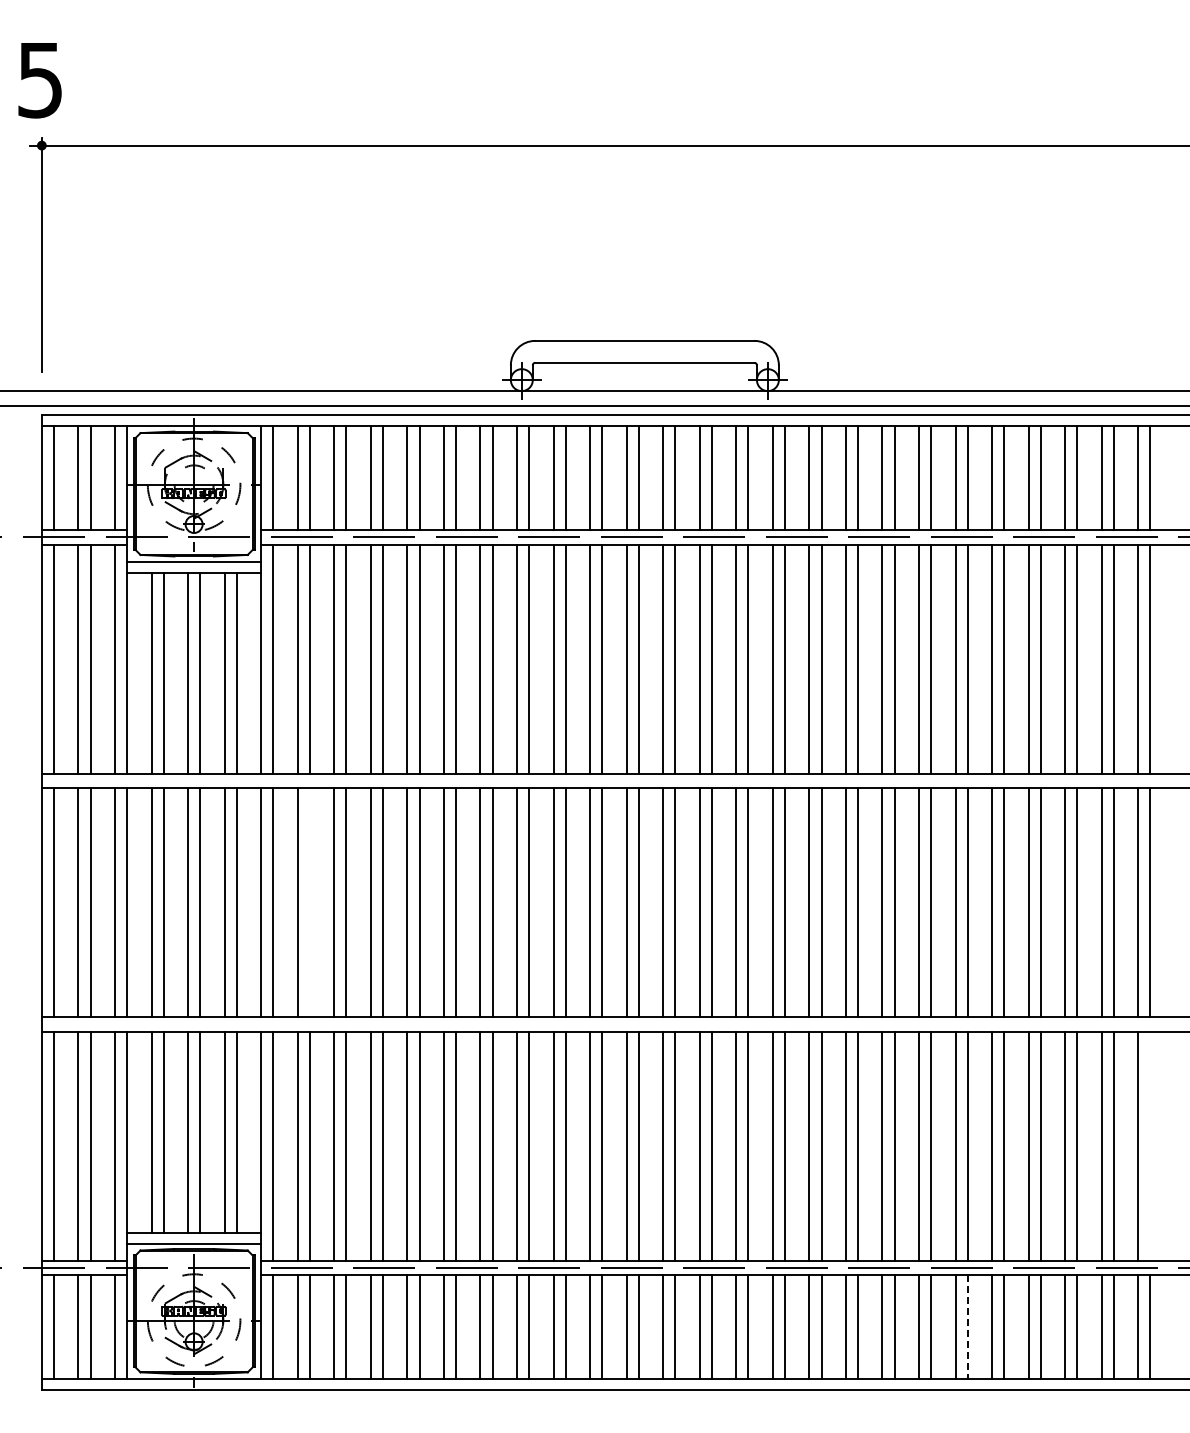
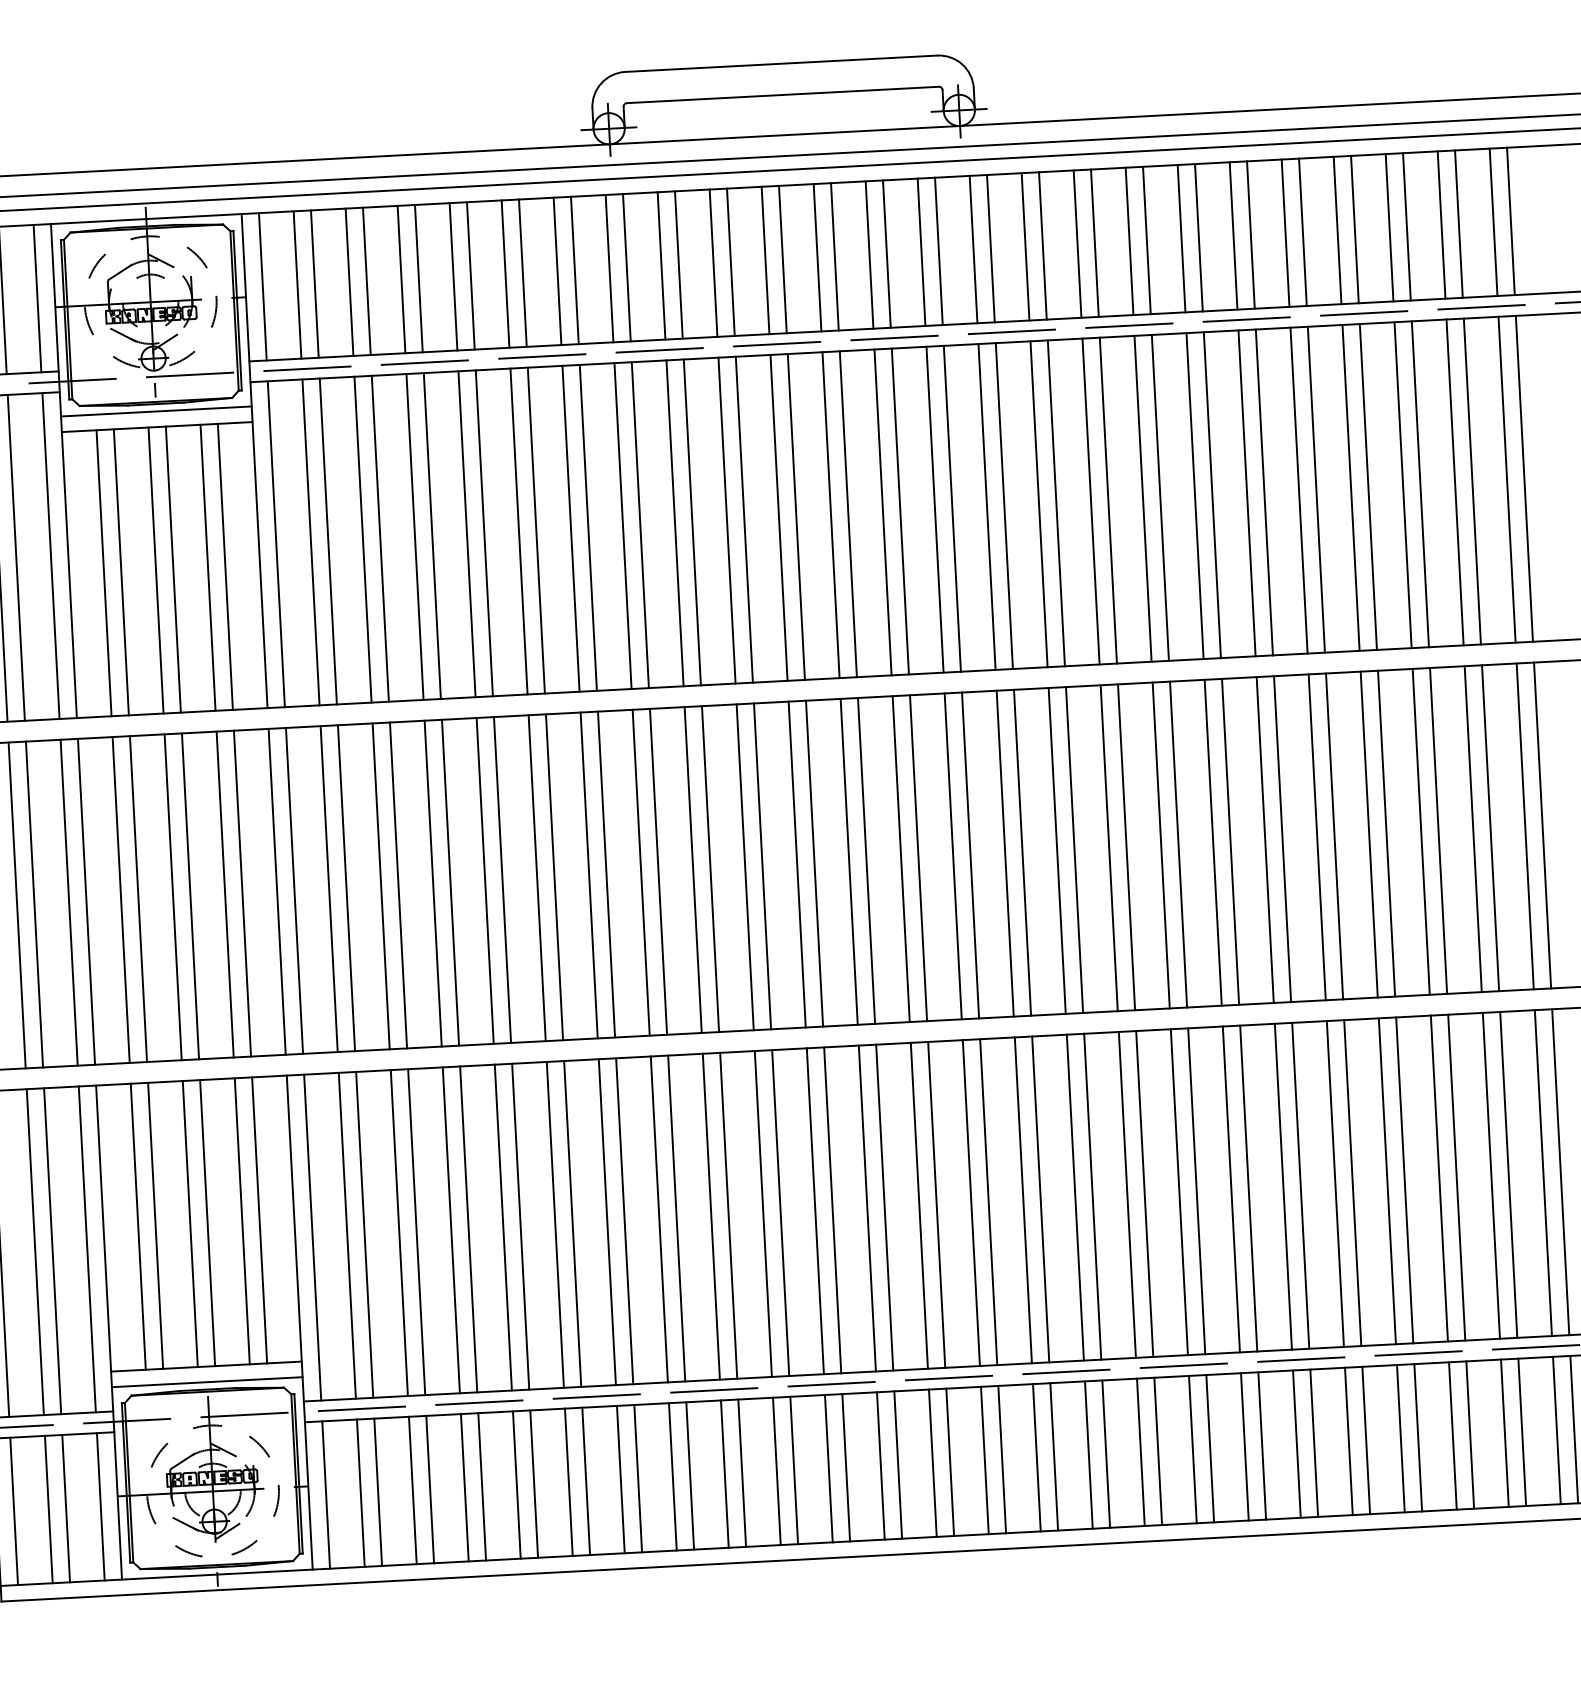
line: (309, 902) -> (345, 887), added
line: (1150, 1145) -> (1560, 1170), added
line: (967, 1327) -> (1313, 1443), dashed -> solid

